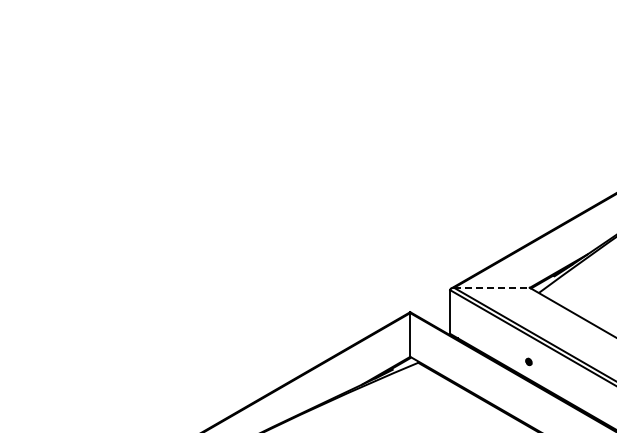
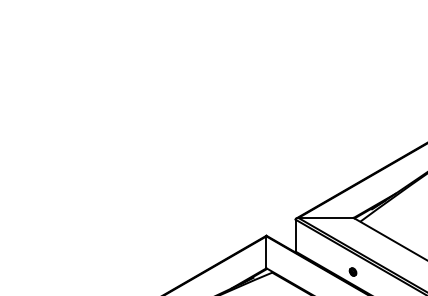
line: (491, 287) -> (325, 217), dashed -> solid
part: (528, 361) -> (352, 271), size x1.67

